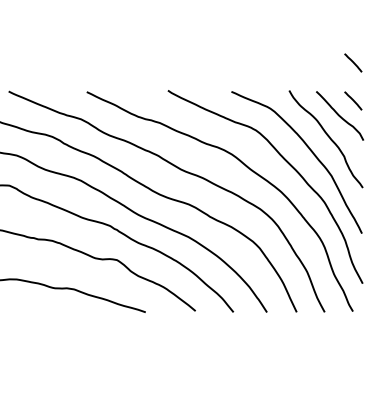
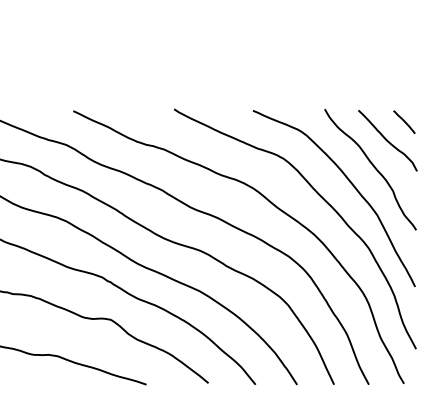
line: (353, 62) -> (404, 74), removed

